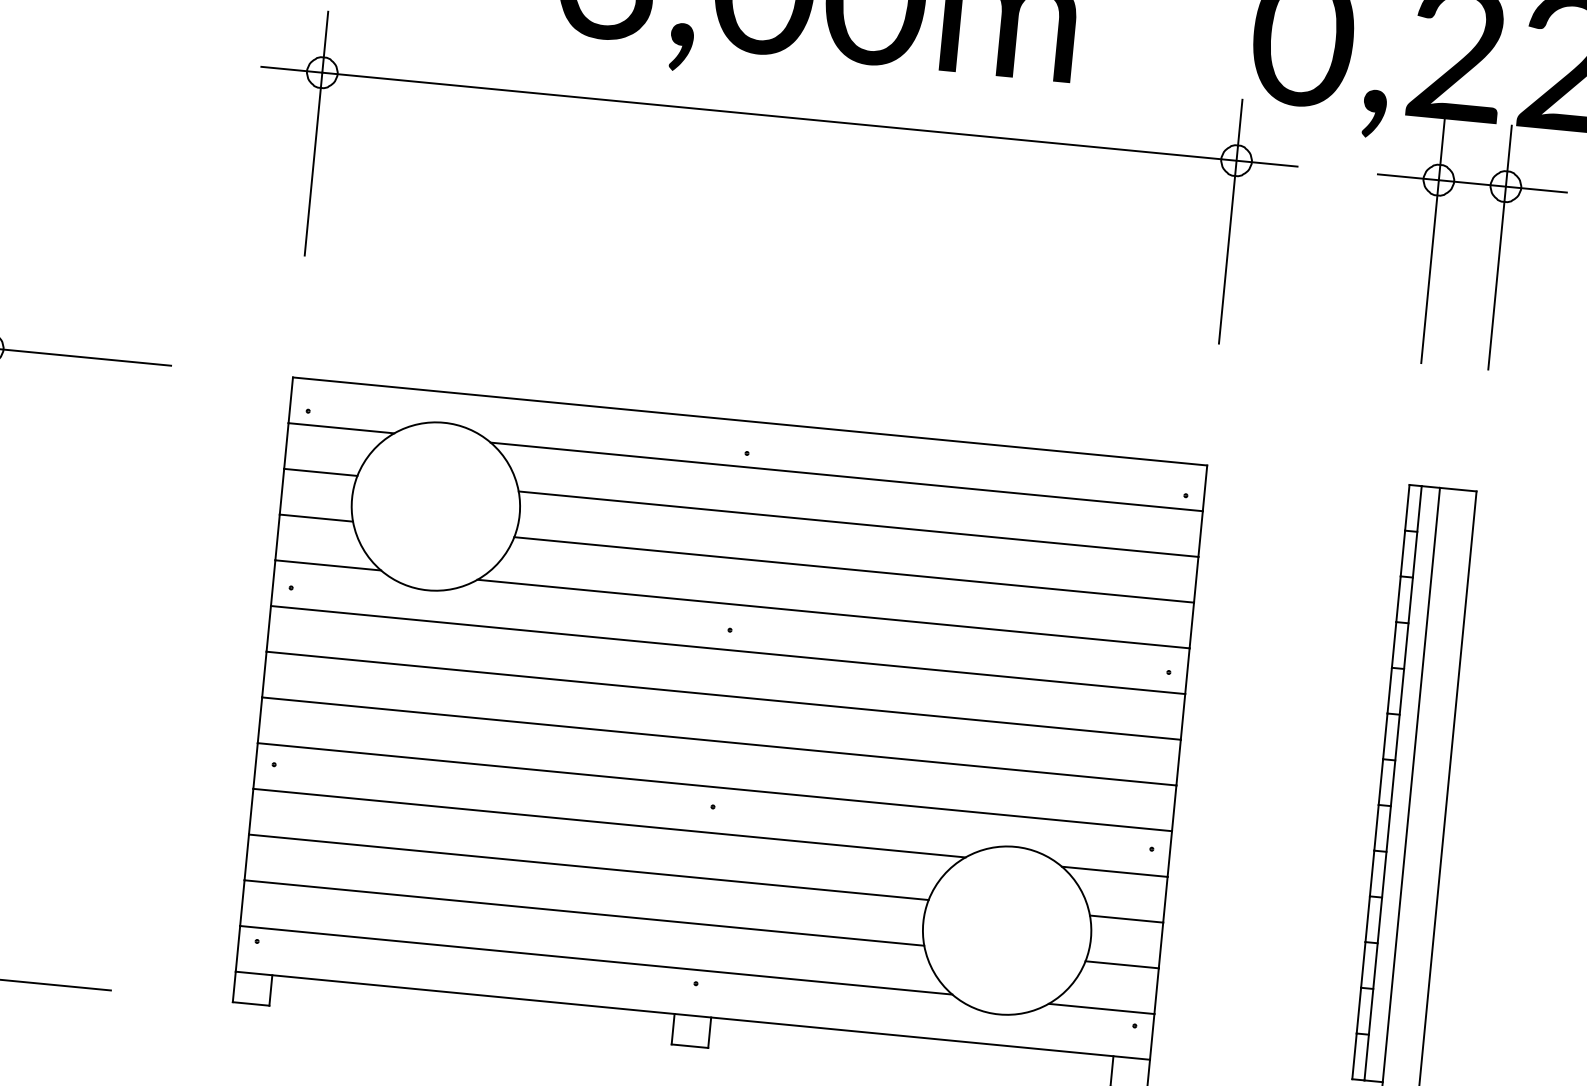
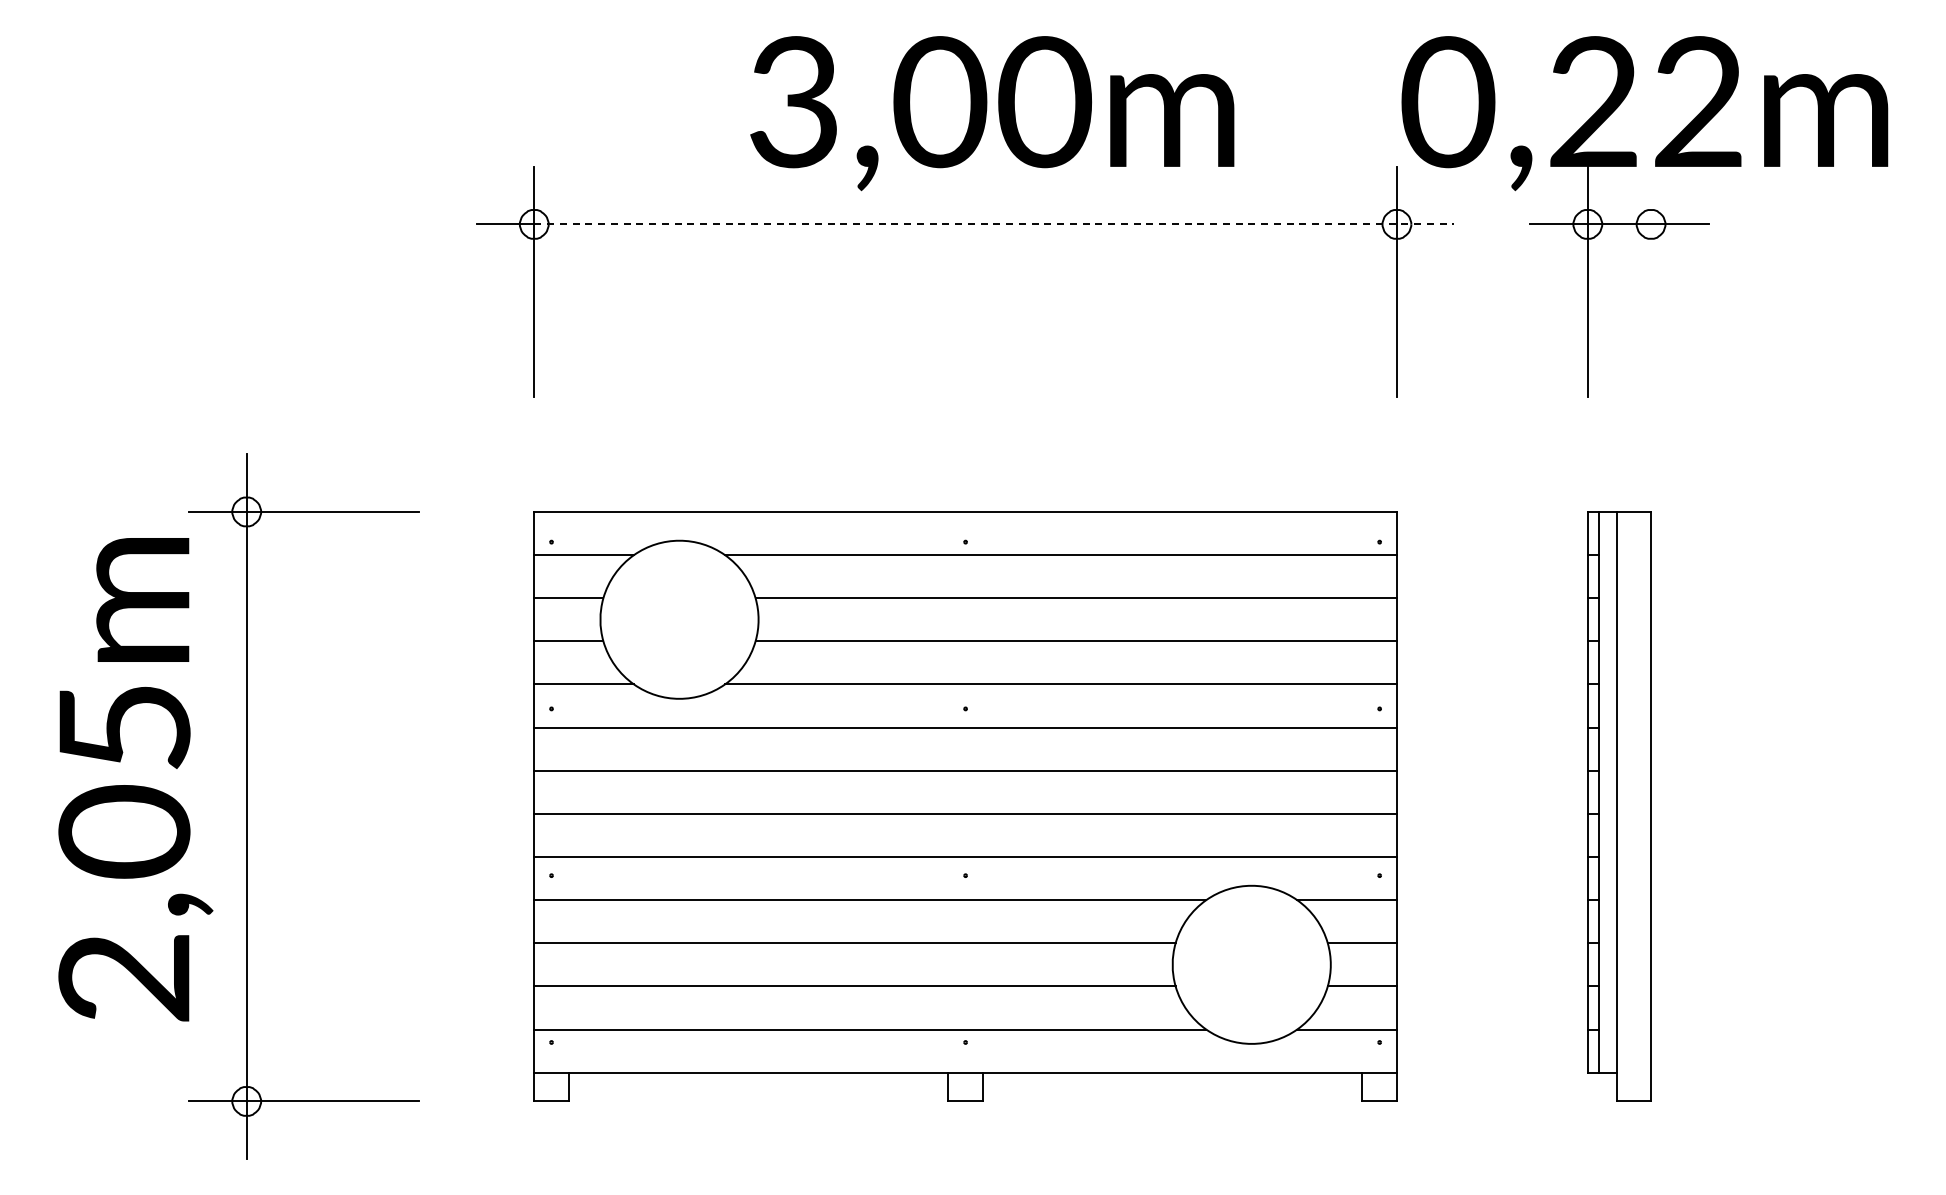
line: (810, 119) -> (994, 224), solid -> dashed
line: (1500, 247) -> (1651, 281), removed

